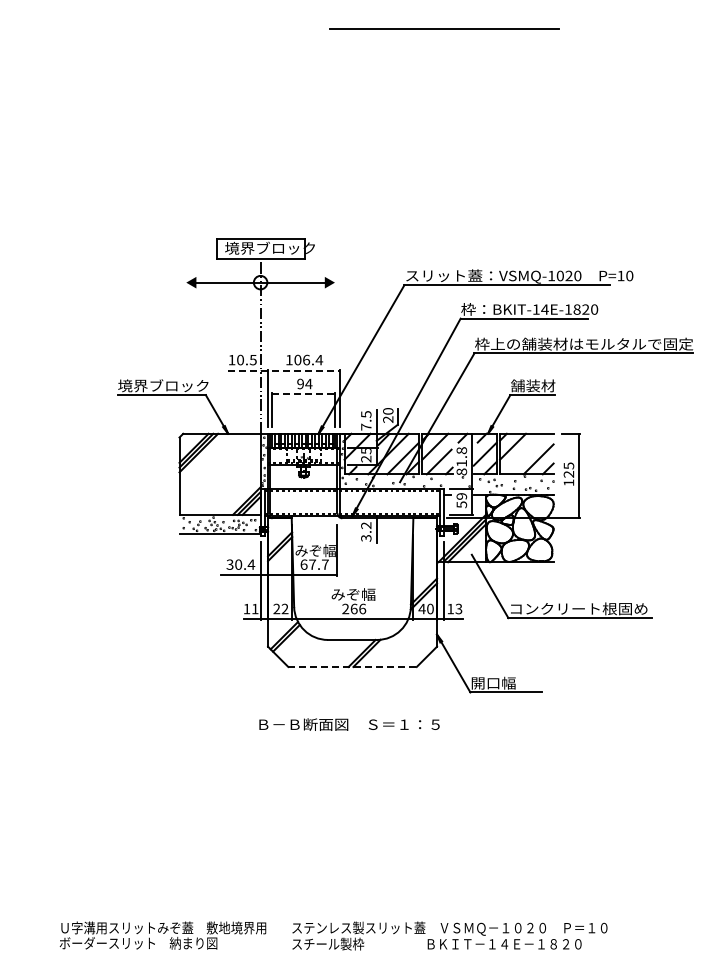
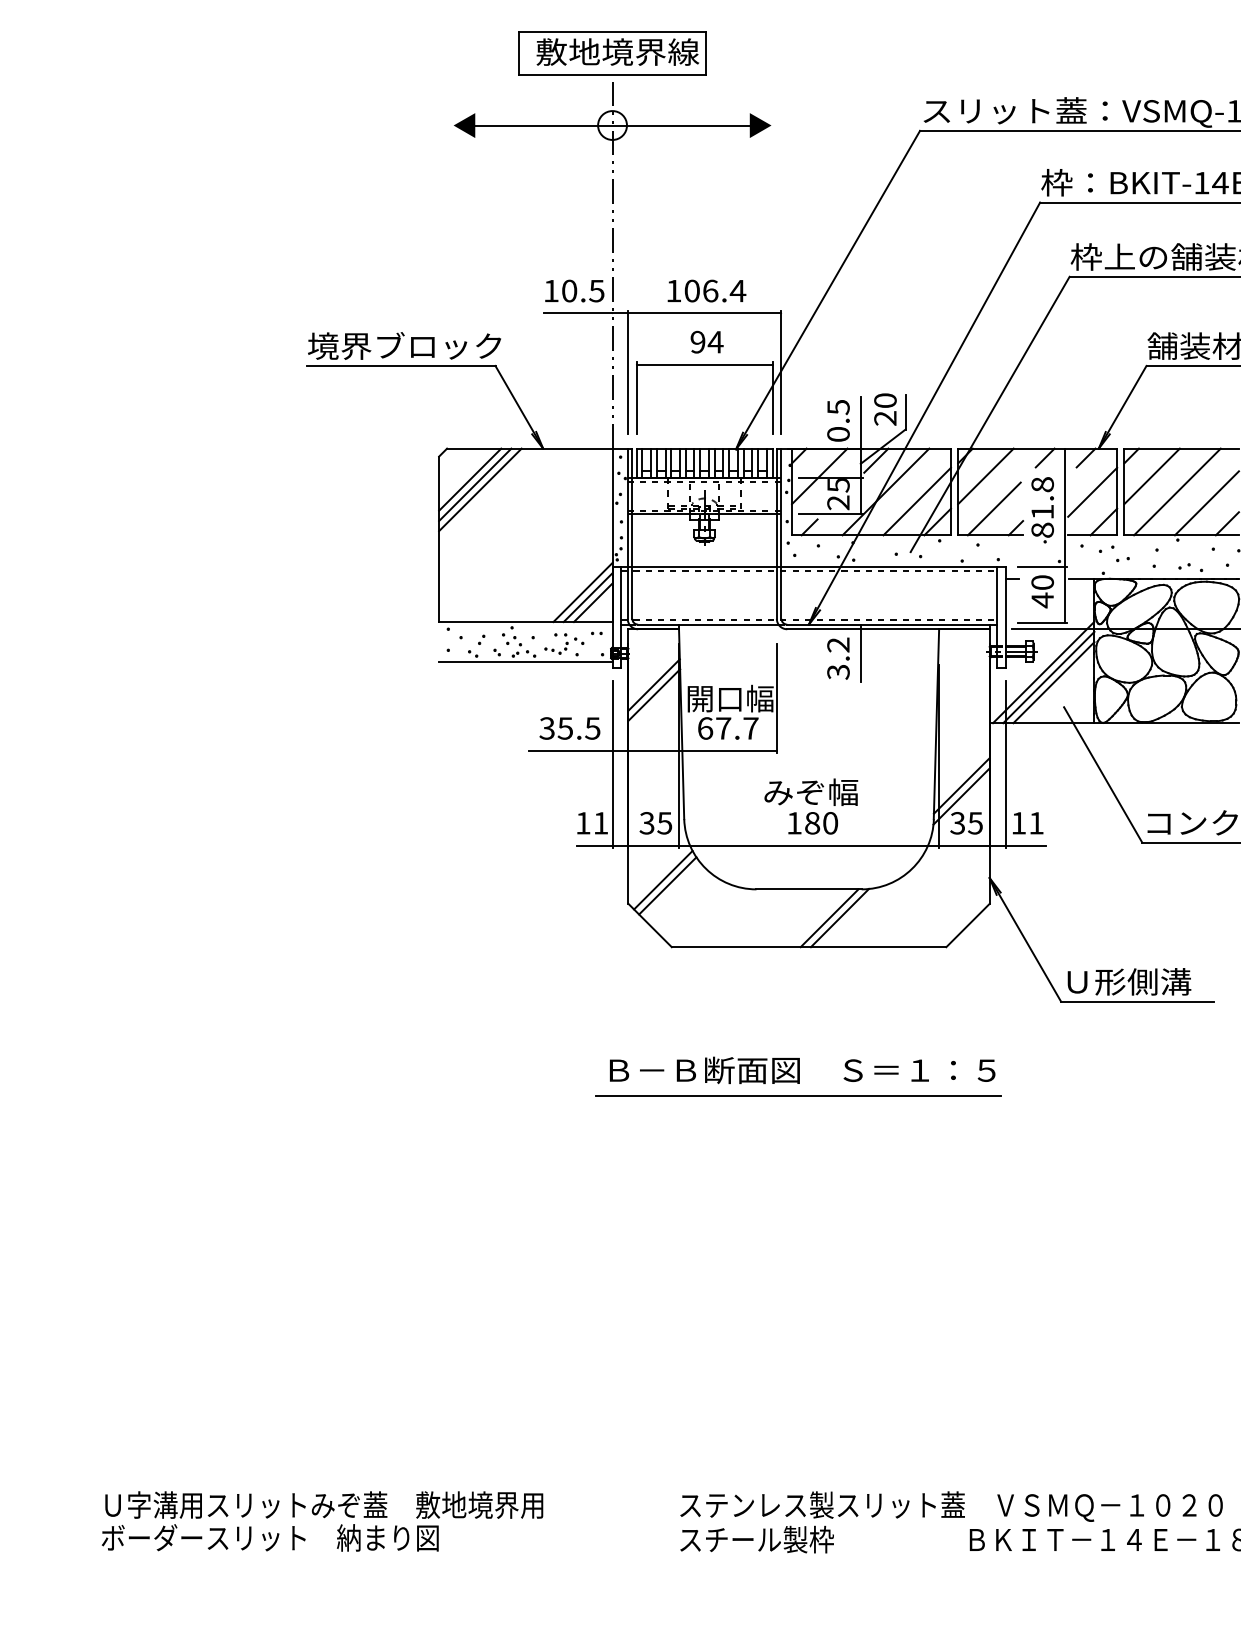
text: (269, 247) -> (631, 50), 境界ブロック -> 敷地境界線
line: (284, 370) -> (663, 313), dashed -> solid
line: (303, 394) -> (704, 364), dashed -> solid
text: (366, 426) -> (838, 433), 7.5 -> 0.5
line: (524, 453) -> (1176, 490), added
text: (461, 500) -> (1041, 591), 59 -> 40
text: (308, 550) -> (714, 698), みぞ幅 -> 開口幅
text: (245, 564) -> (580, 728), 30.4 -> 35.5
text: (280, 608) -> (655, 822), 22 -> 35
text: (354, 608) -> (813, 822), 266 -> 180
text: (425, 608) -> (965, 822), 40 -> 35
text: (458, 608) -> (1035, 822), 13 -> 11
line: (353, 666) -> (811, 946), dashed -> solid
text: (501, 682) -> (1127, 980), 開口幅 -> Ｕ形側溝
line: (347, 736) -> (798, 1095), added
text: (162, 935) -> (321, 1521), moved

